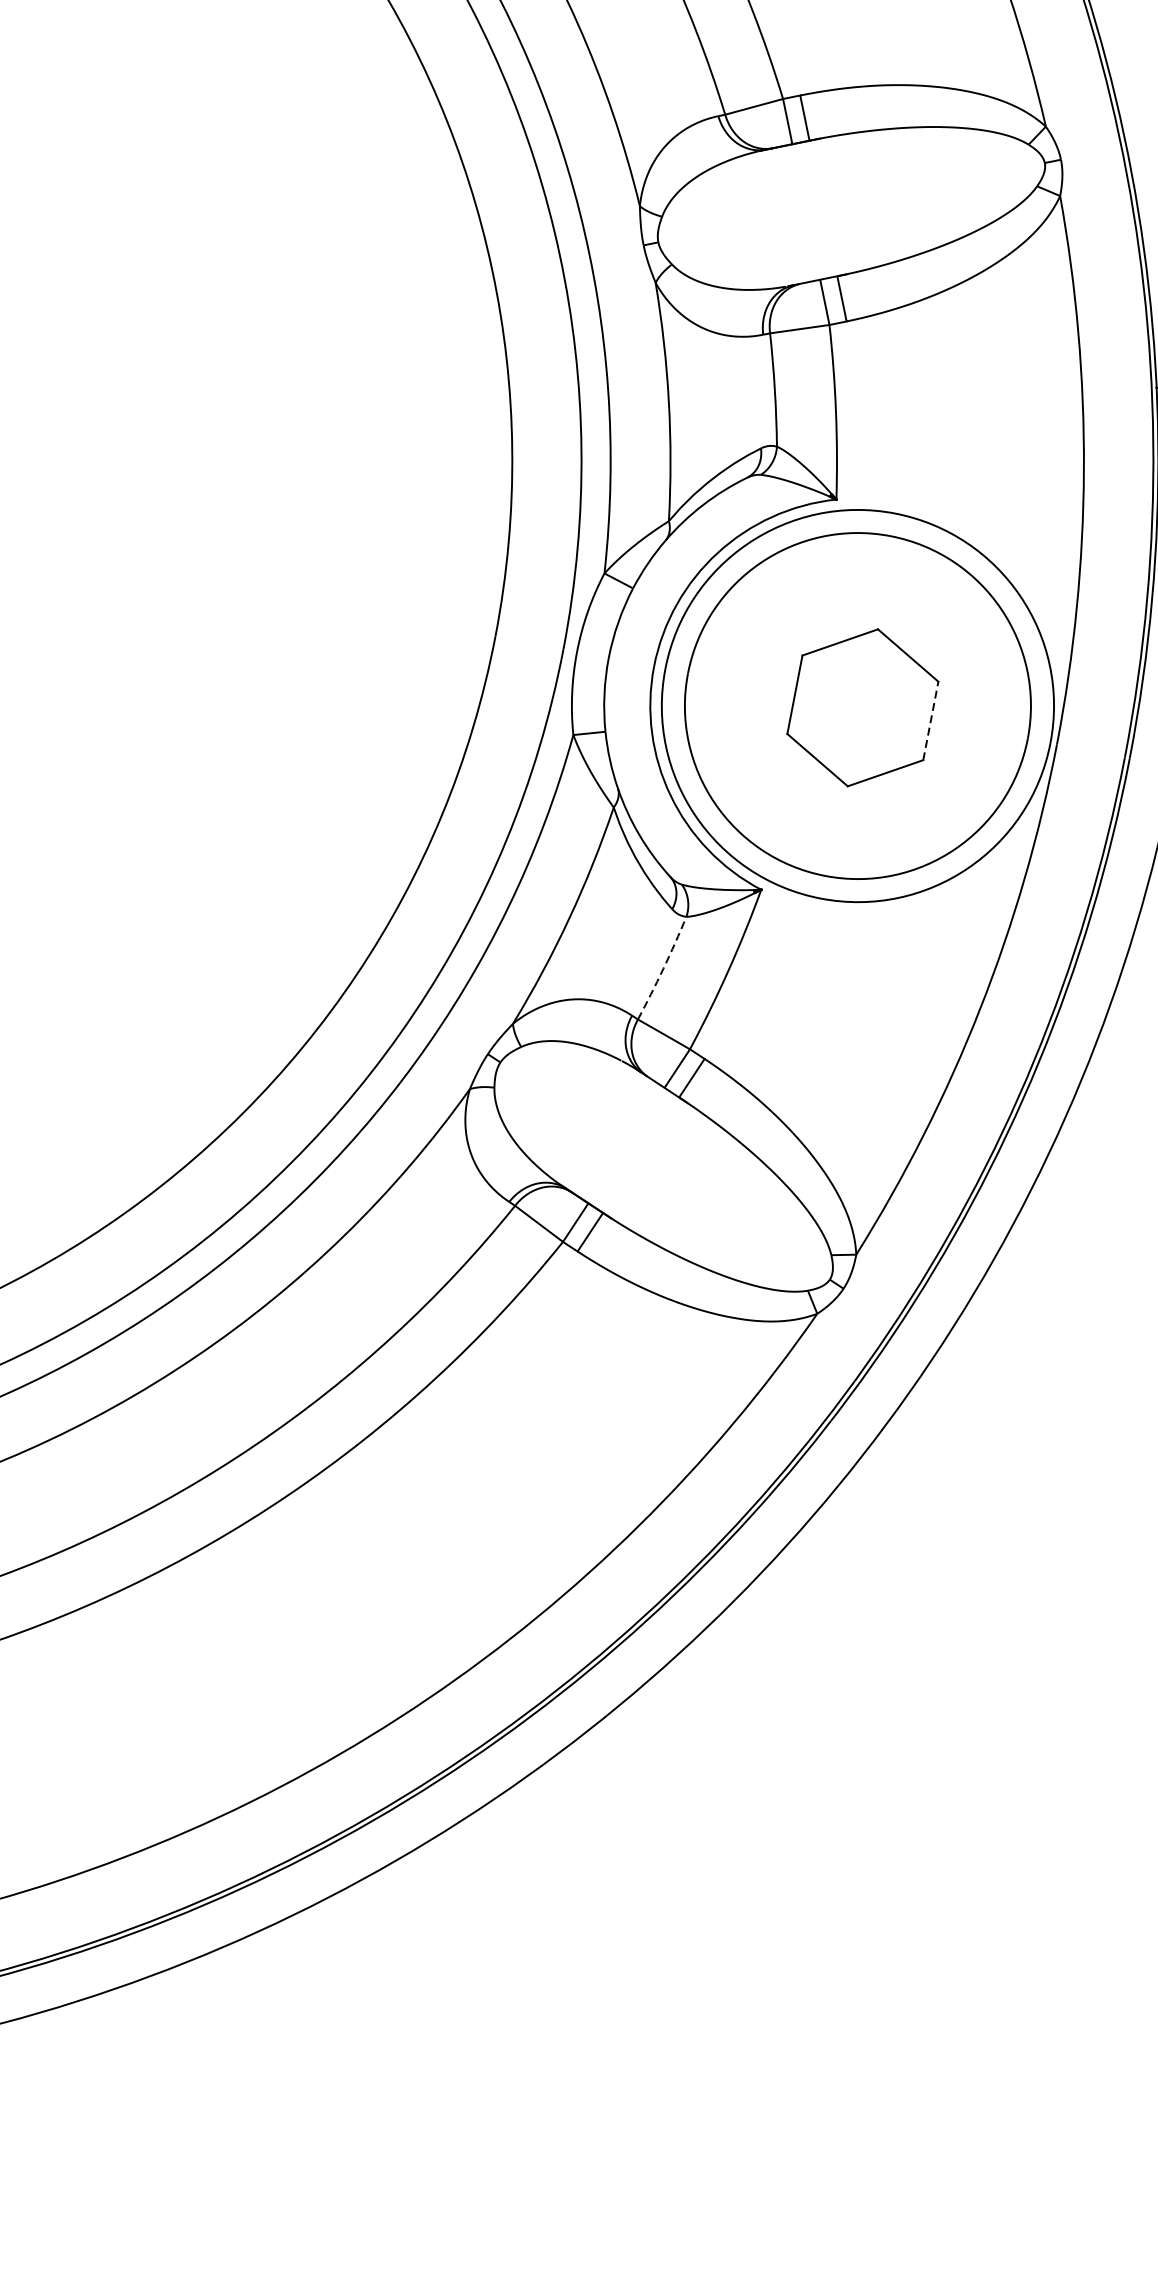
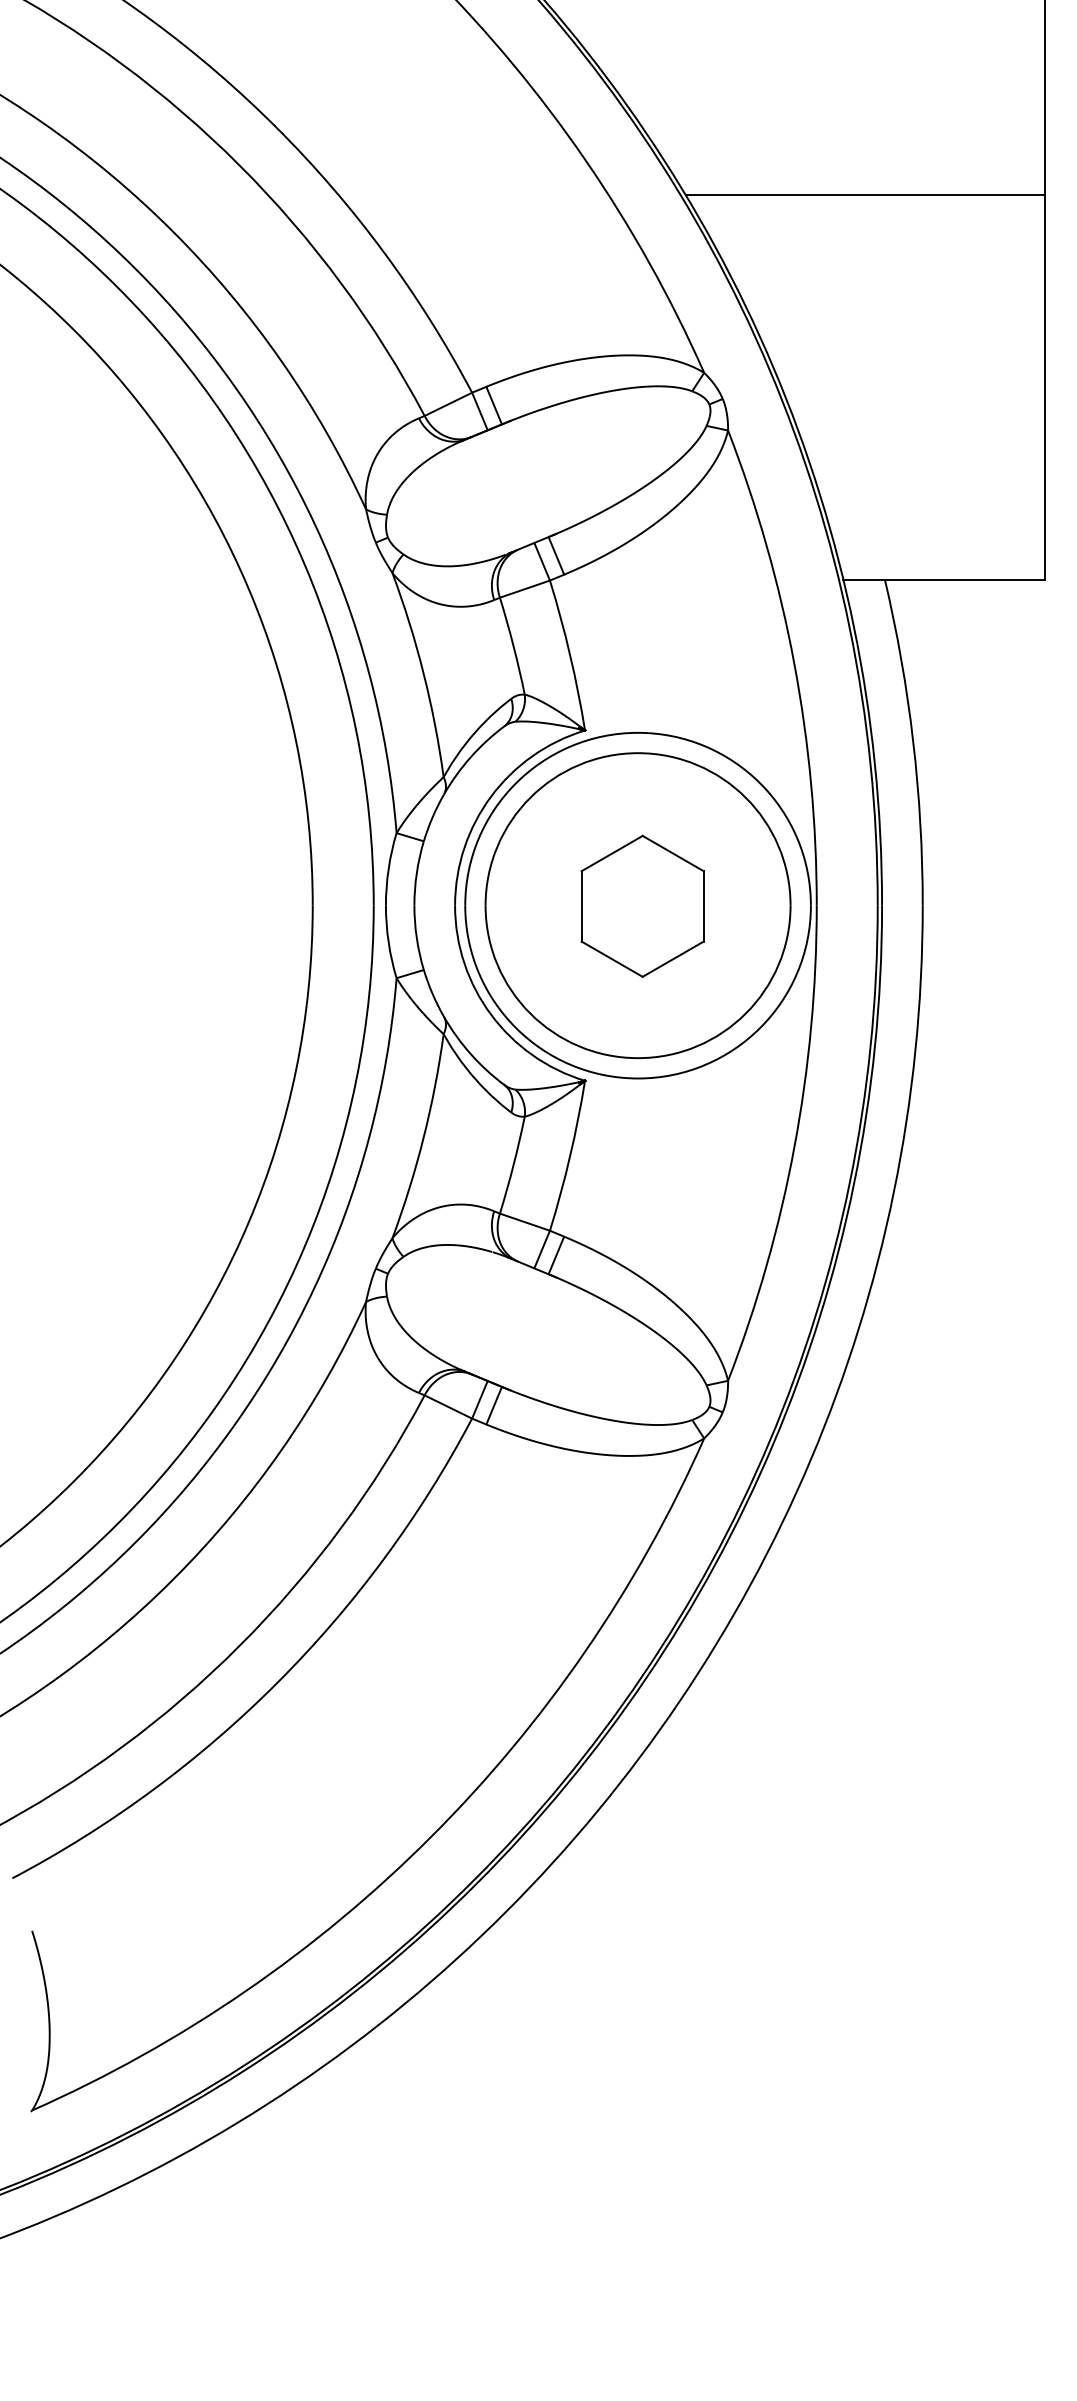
line: (930, 719) -> (703, 905), dashed -> solid
arc: (663, 968) -> (513, 1165), dashed -> solid

